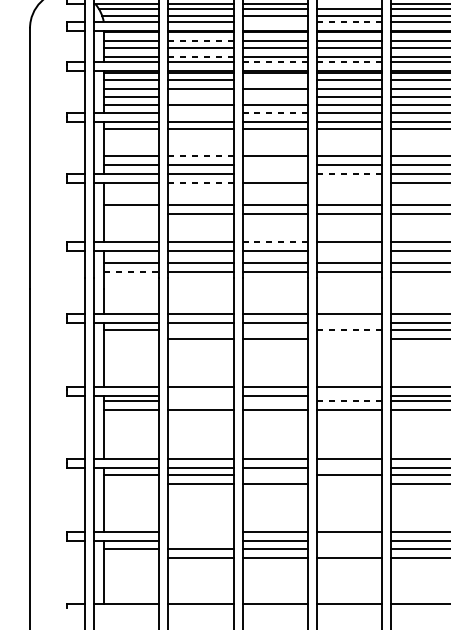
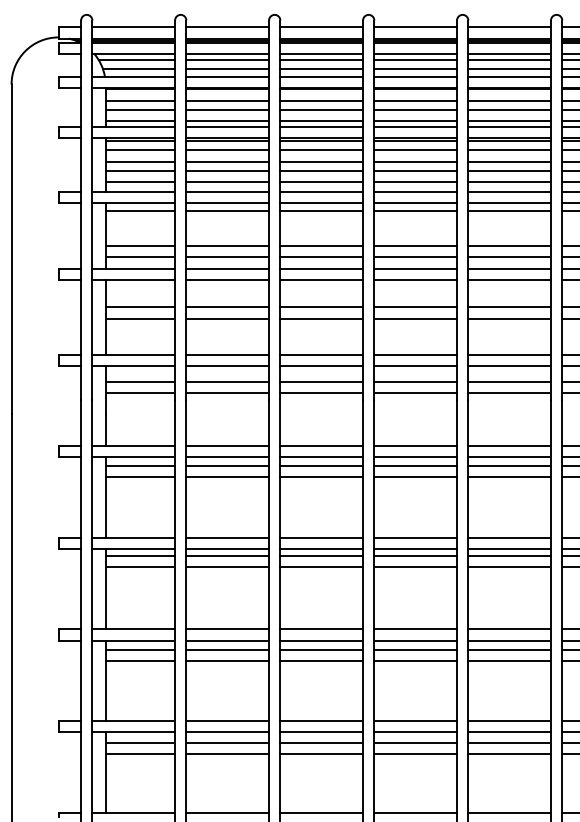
line: (349, 4) -> (415, 54), added
line: (275, 22) -> (321, 76), added
line: (349, 22) -> (415, 76), dashed -> solid
line: (201, 40) -> (228, 100), dashed -> solid
line: (201, 56) -> (228, 120), dashed -> solid
line: (275, 61) -> (321, 126), dashed -> solid
line: (349, 61) -> (415, 126), dashed -> solid
line: (275, 80) -> (321, 150), added
line: (200, 96) -> (227, 170), added
line: (275, 96) -> (321, 170), added
line: (200, 112) -> (227, 191), added
line: (275, 112) -> (321, 191), dashed -> solid
line: (200, 156) -> (227, 246), dashed -> solid
line: (275, 165) -> (321, 257), added
line: (275, 173) -> (321, 268), added
line: (349, 173) -> (415, 268), dashed -> solid
line: (201, 182) -> (228, 279), dashed -> solid
line: (349, 182) -> (415, 279), added
line: (131, 213) -> (140, 318), added
line: (275, 241) -> (321, 354), dashed -> solid
line: (349, 250) -> (415, 365), added
line: (131, 271) -> (140, 392), dashed -> solid
line: (349, 323) -> (415, 457), added
line: (200, 329) -> (227, 465), added
line: (275, 329) -> (321, 465), added
line: (349, 329) -> (415, 465), dashed -> solid
line: (131, 338) -> (140, 476), added
line: (349, 338) -> (415, 476), added
line: (200, 395) -> (227, 548), added
line: (349, 395) -> (415, 548), added
line: (200, 401) -> (227, 556), added
line: (275, 401) -> (321, 556), added
line: (349, 401) -> (415, 556), dashed -> solid
line: (349, 468) -> (415, 640), added
line: (275, 475) -> (321, 649), added
line: (131, 484) -> (140, 661), added
line: (349, 484) -> (415, 661), added
line: (200, 532) -> (227, 721), added
line: (200, 540) -> (227, 732), added
line: (349, 540) -> (415, 732), added
line: (349, 548) -> (415, 742), added
line: (131, 558) -> (140, 754), added

